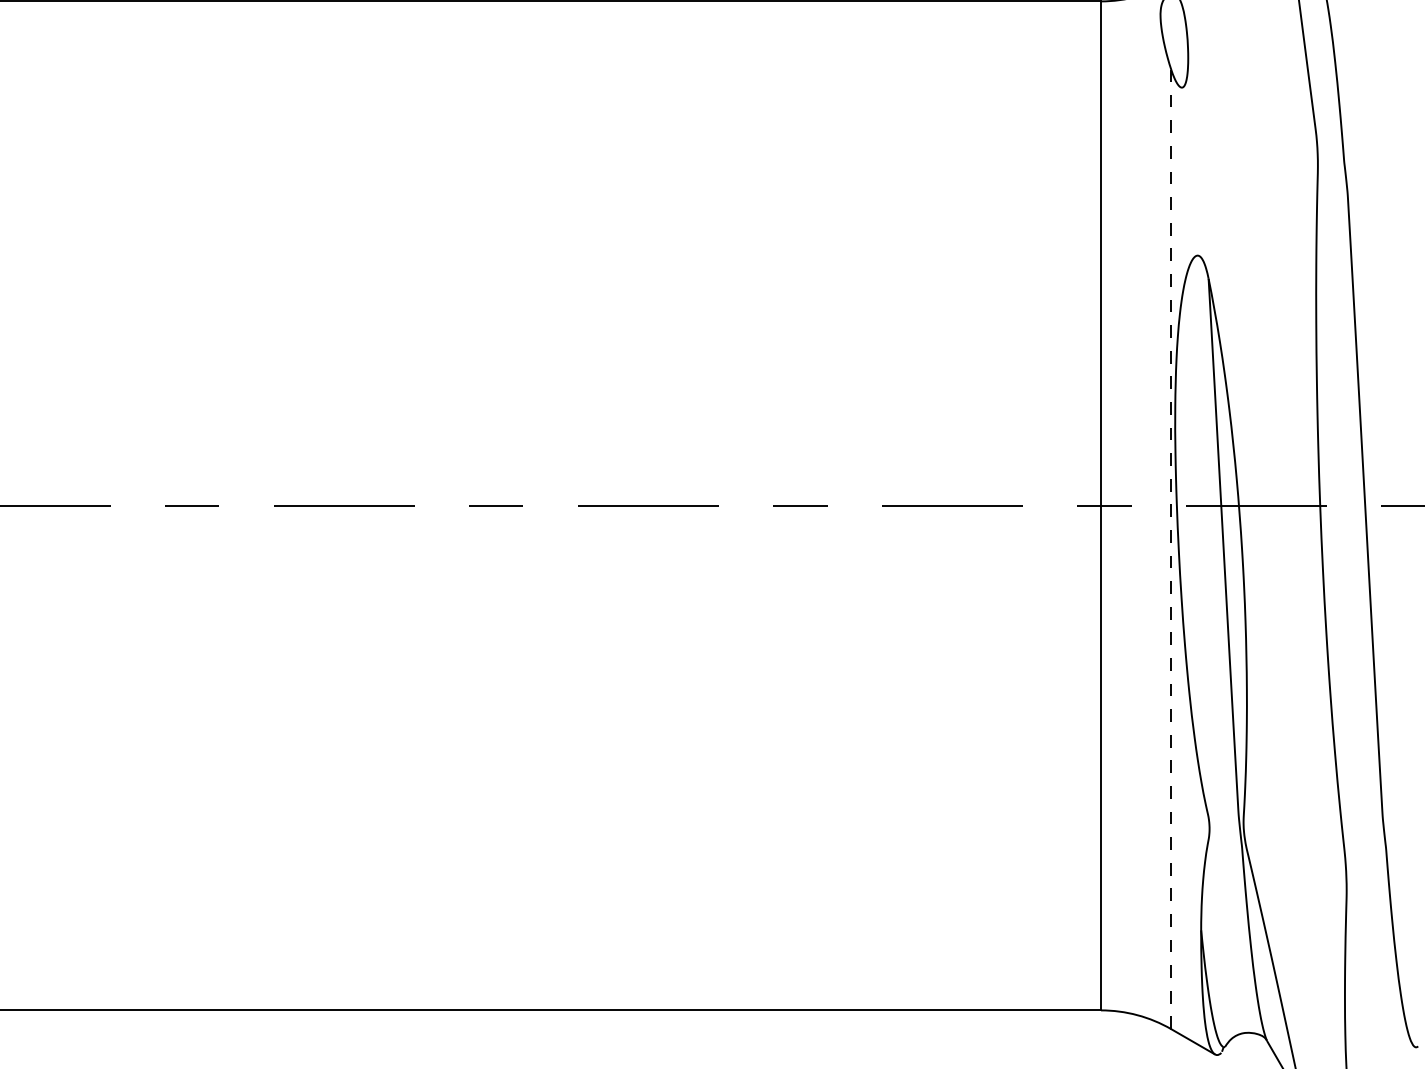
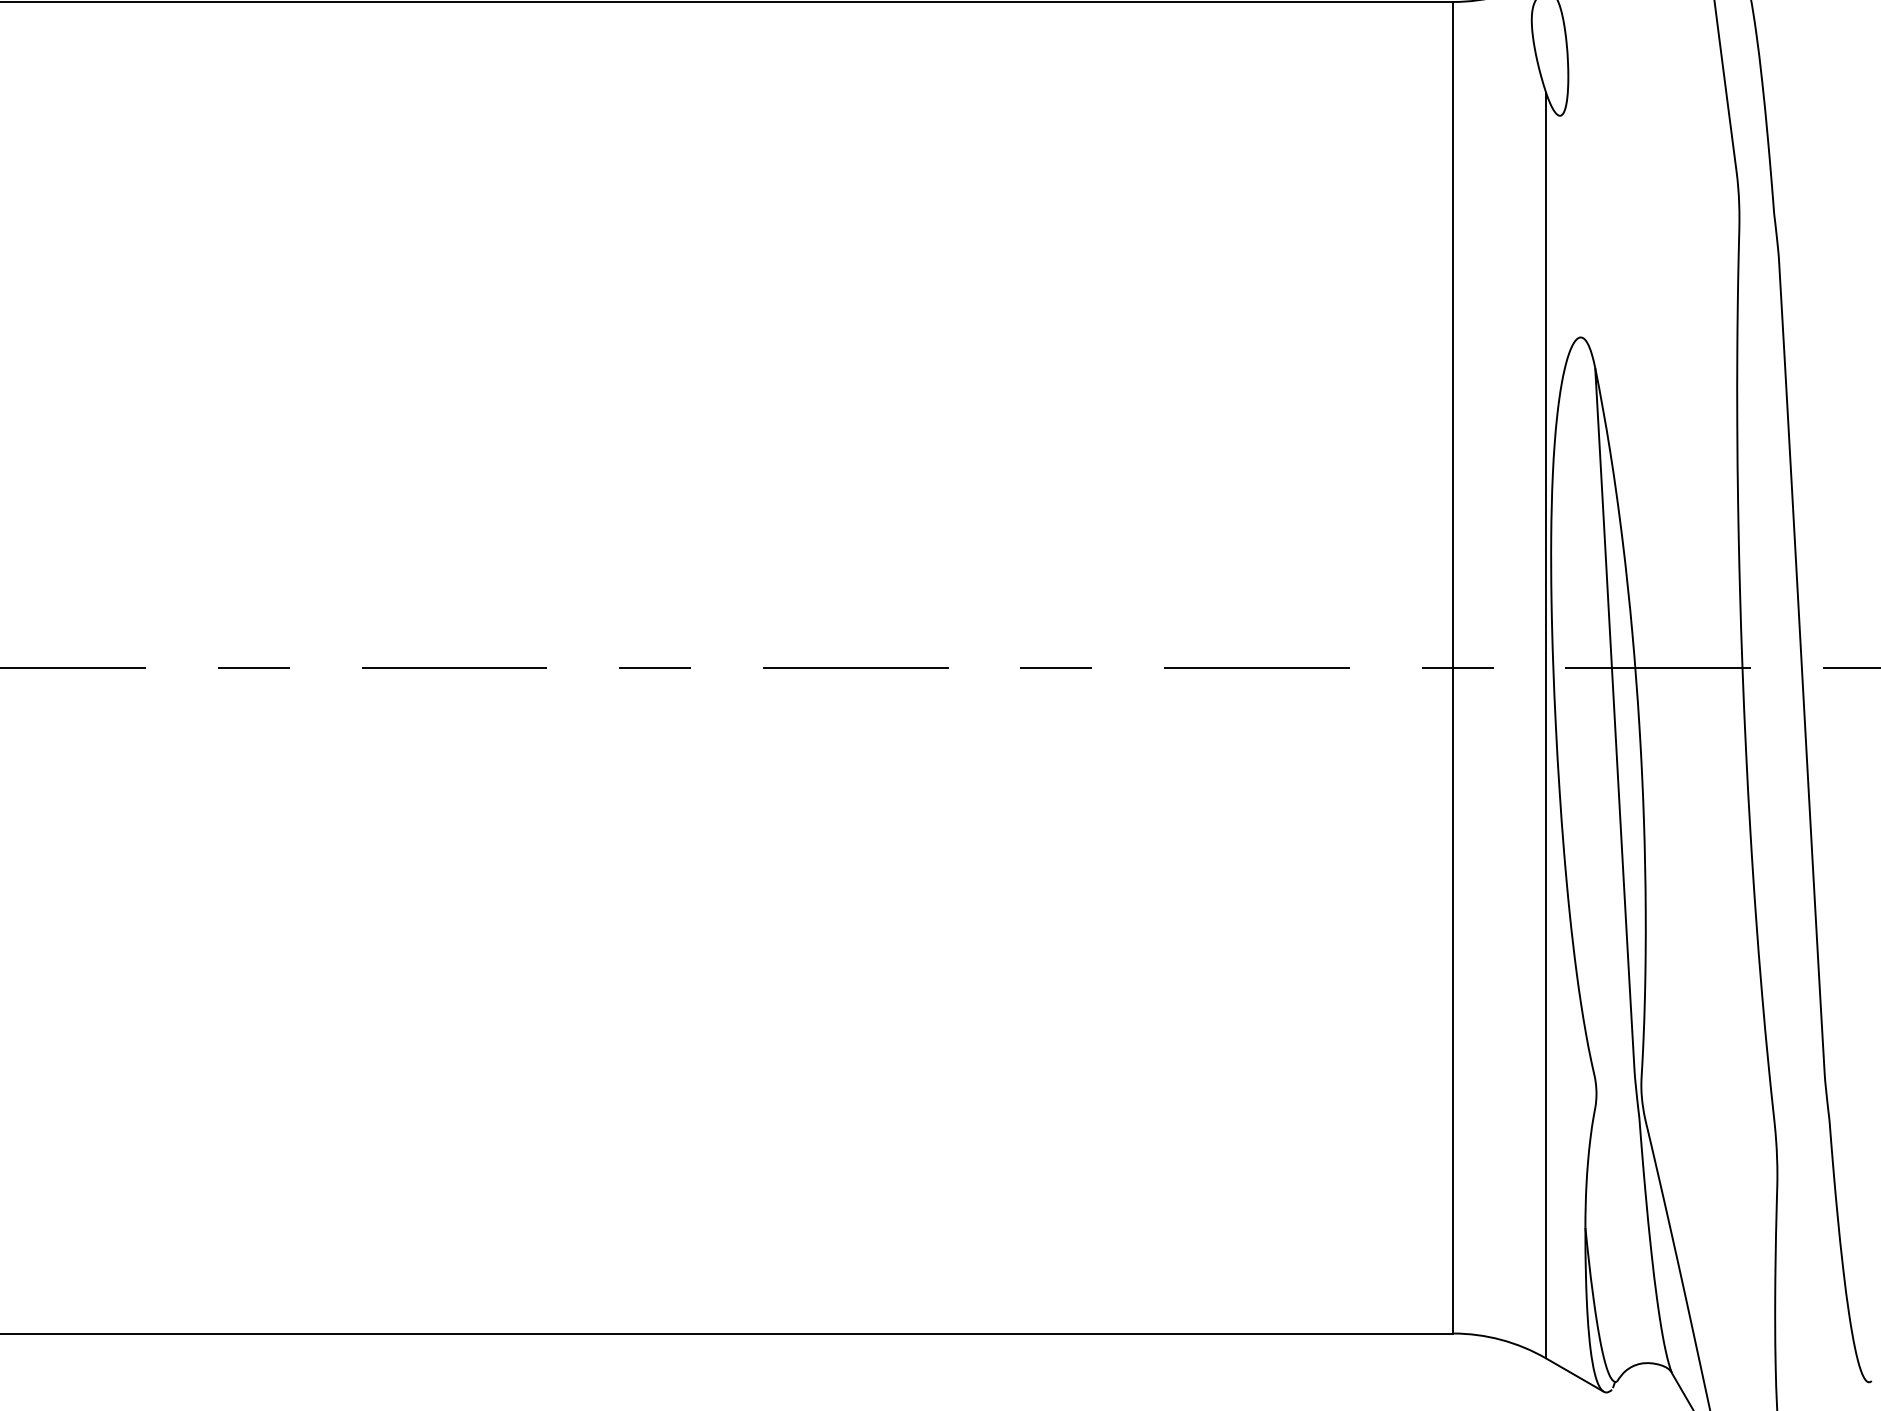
line: (1171, 549) -> (1546, 725), dashed -> solid

